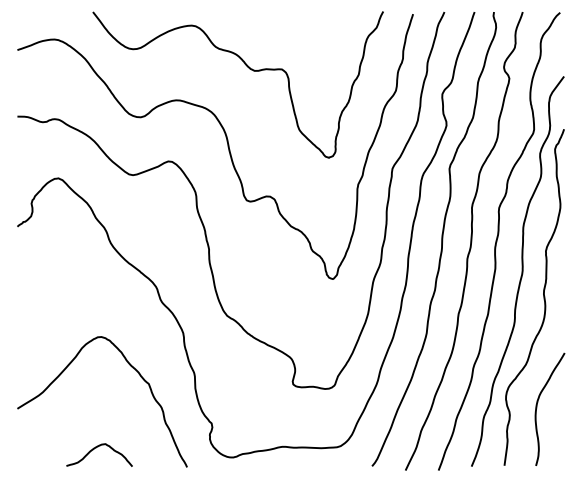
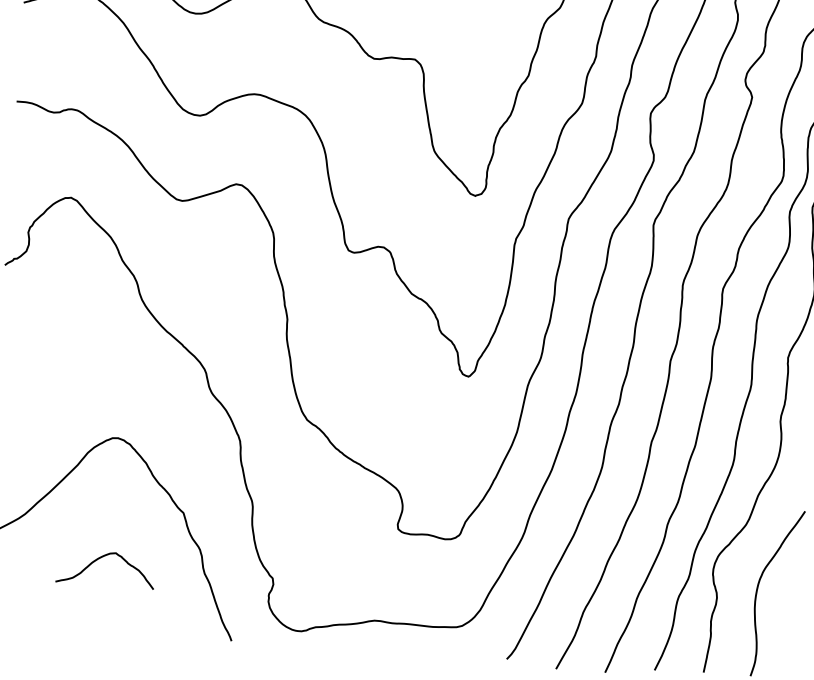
curve: (96, 448) -> (102, 558), moved

